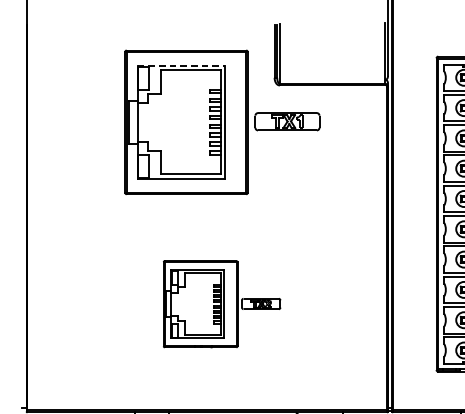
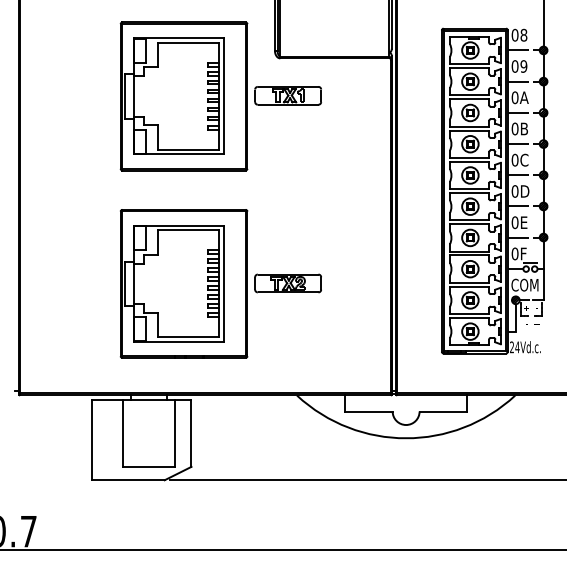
line: (182, 66) -> (179, 38), dashed -> solid
part: (221, 303) -> (220, 283), size x1.67

